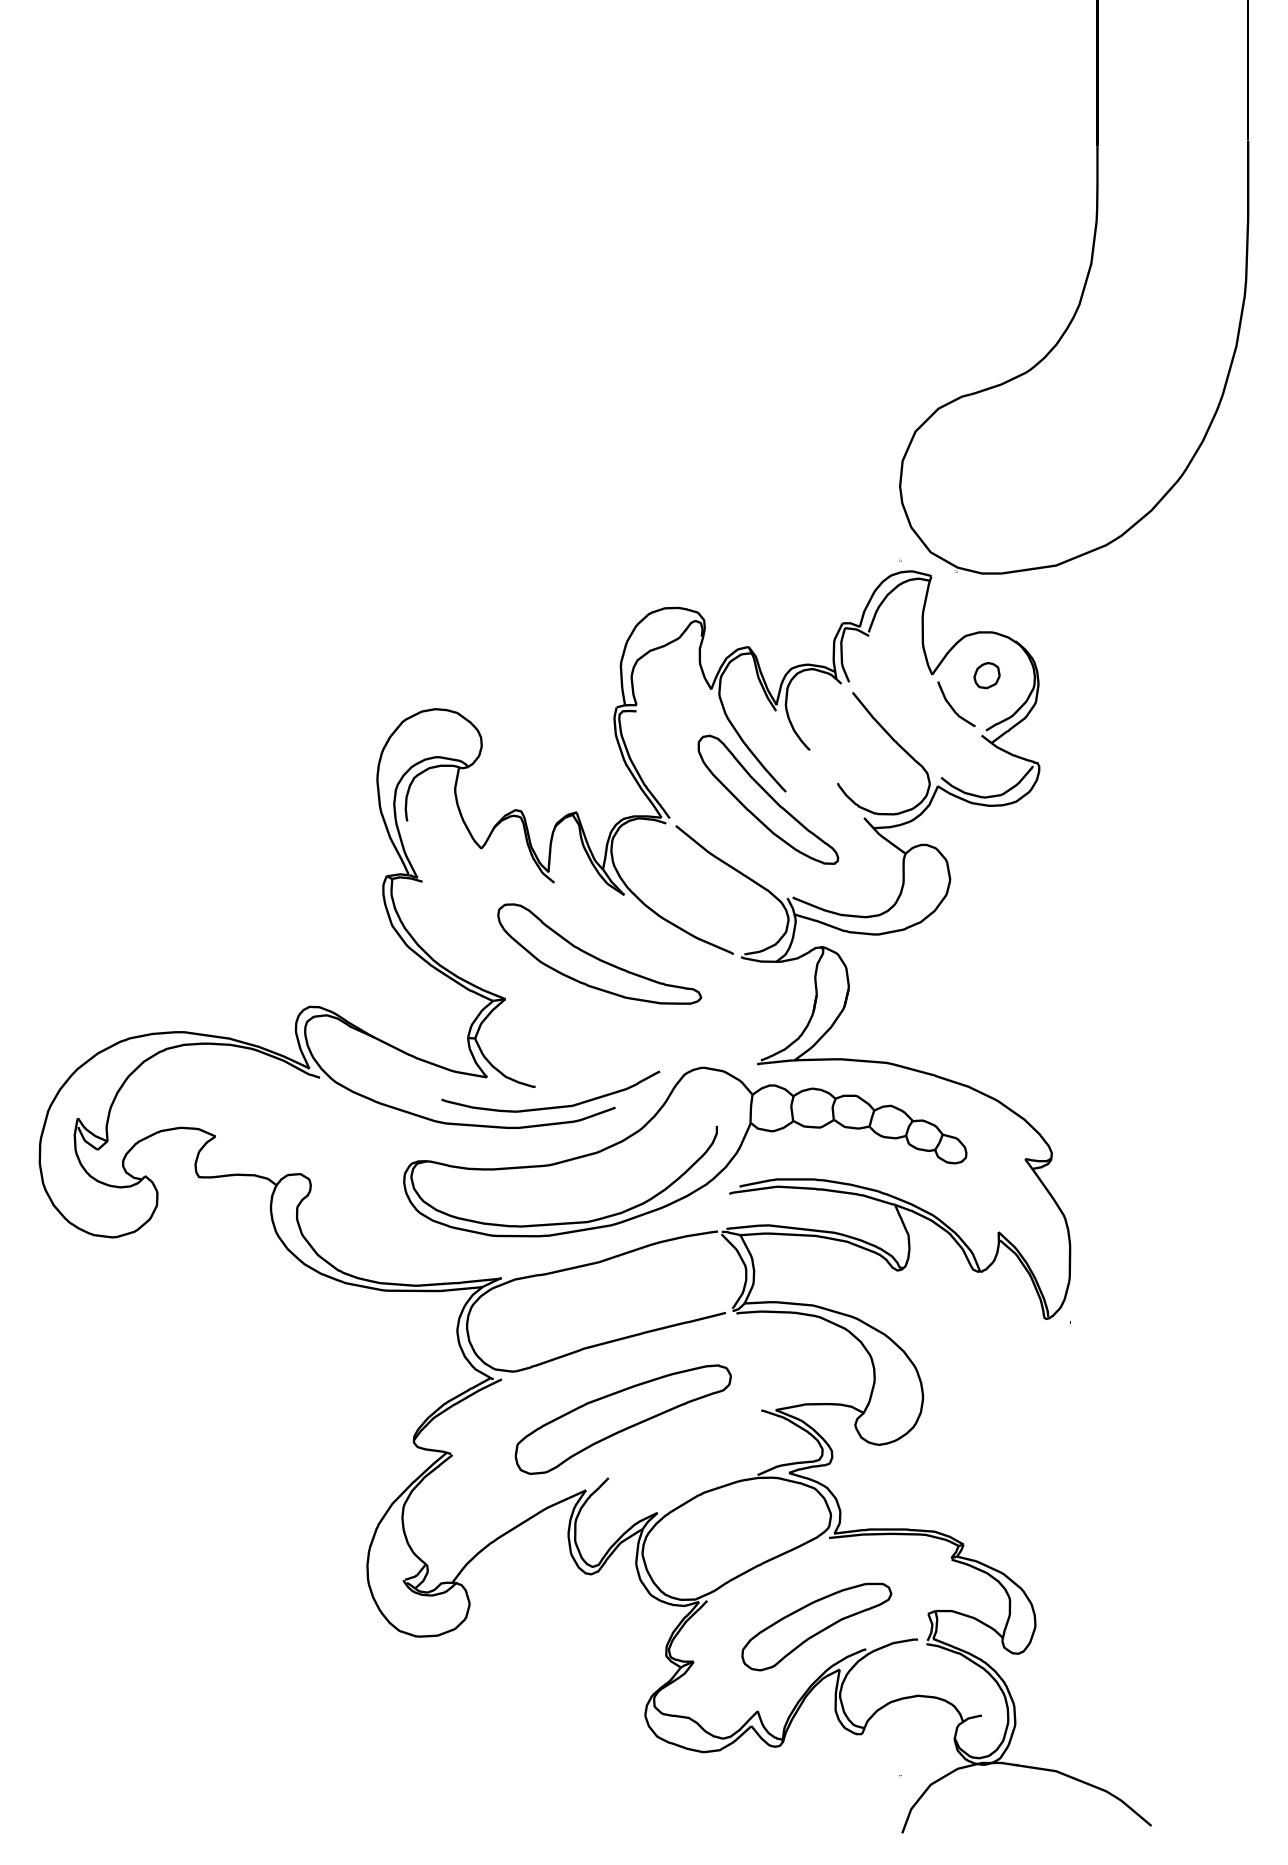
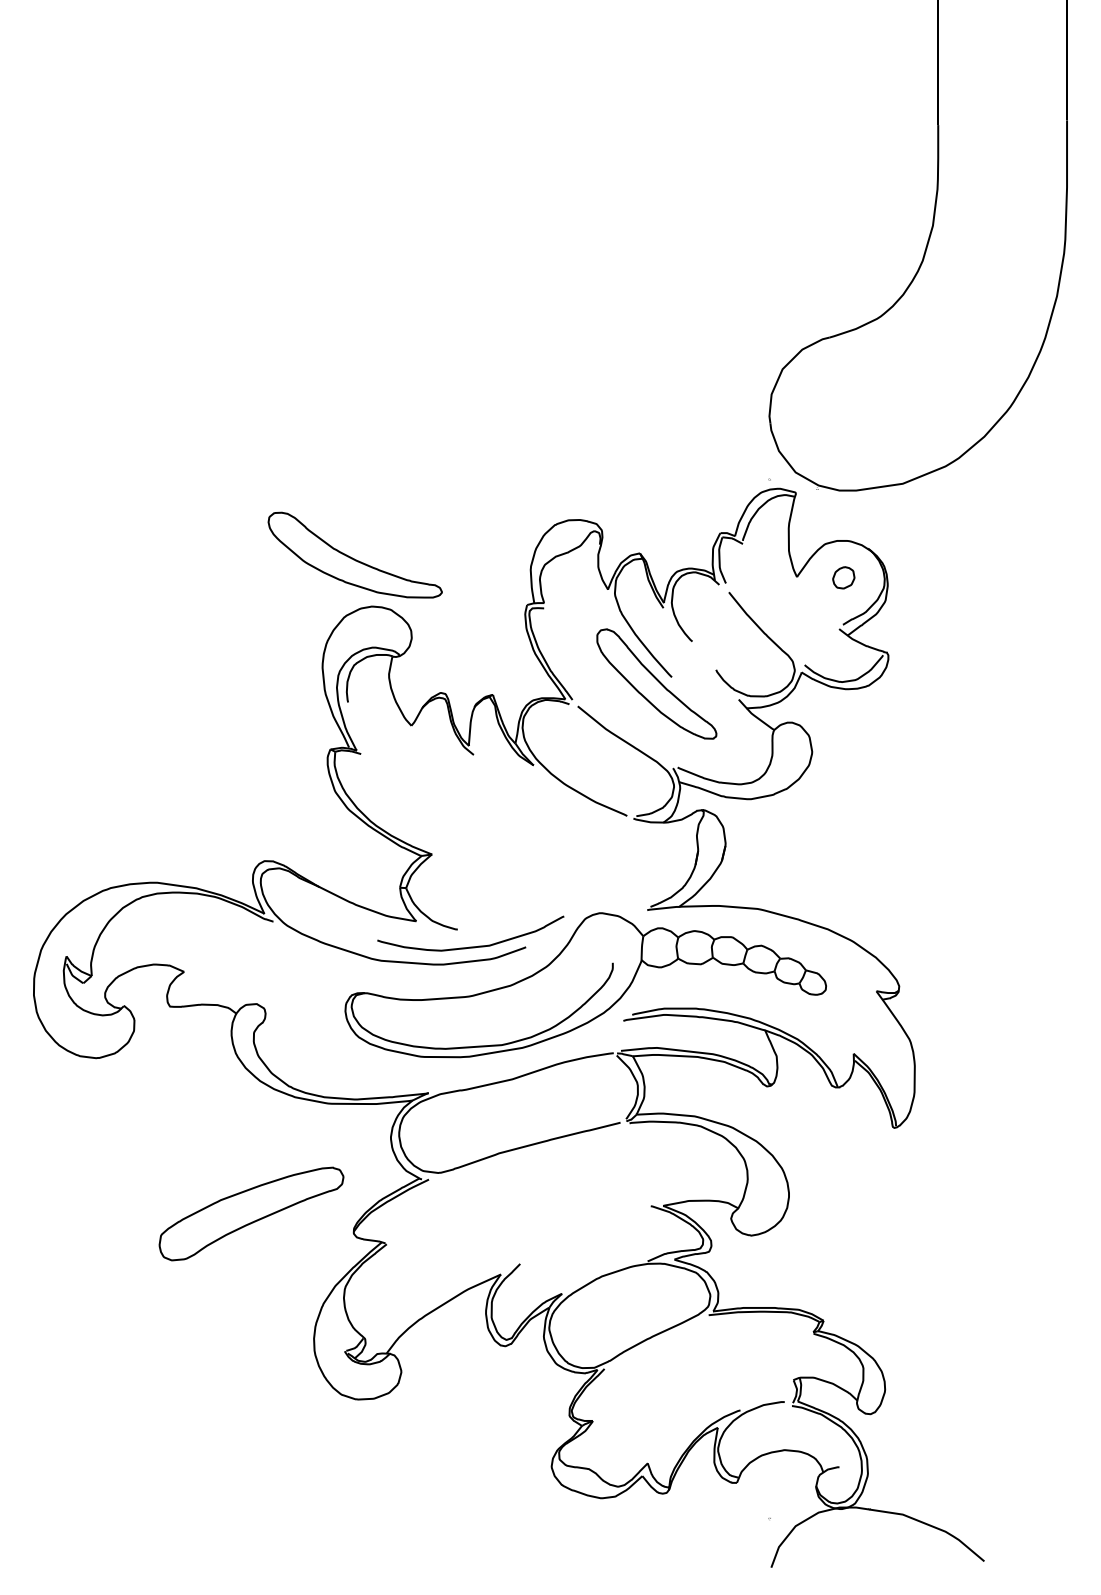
curve: (953, 707) -> (815, 605), removed
part: (599, 953) -> (355, 554), moved
part: (622, 1419) -> (250, 1213), moved
part: (816, 1626) -> (697, 1390), removed

